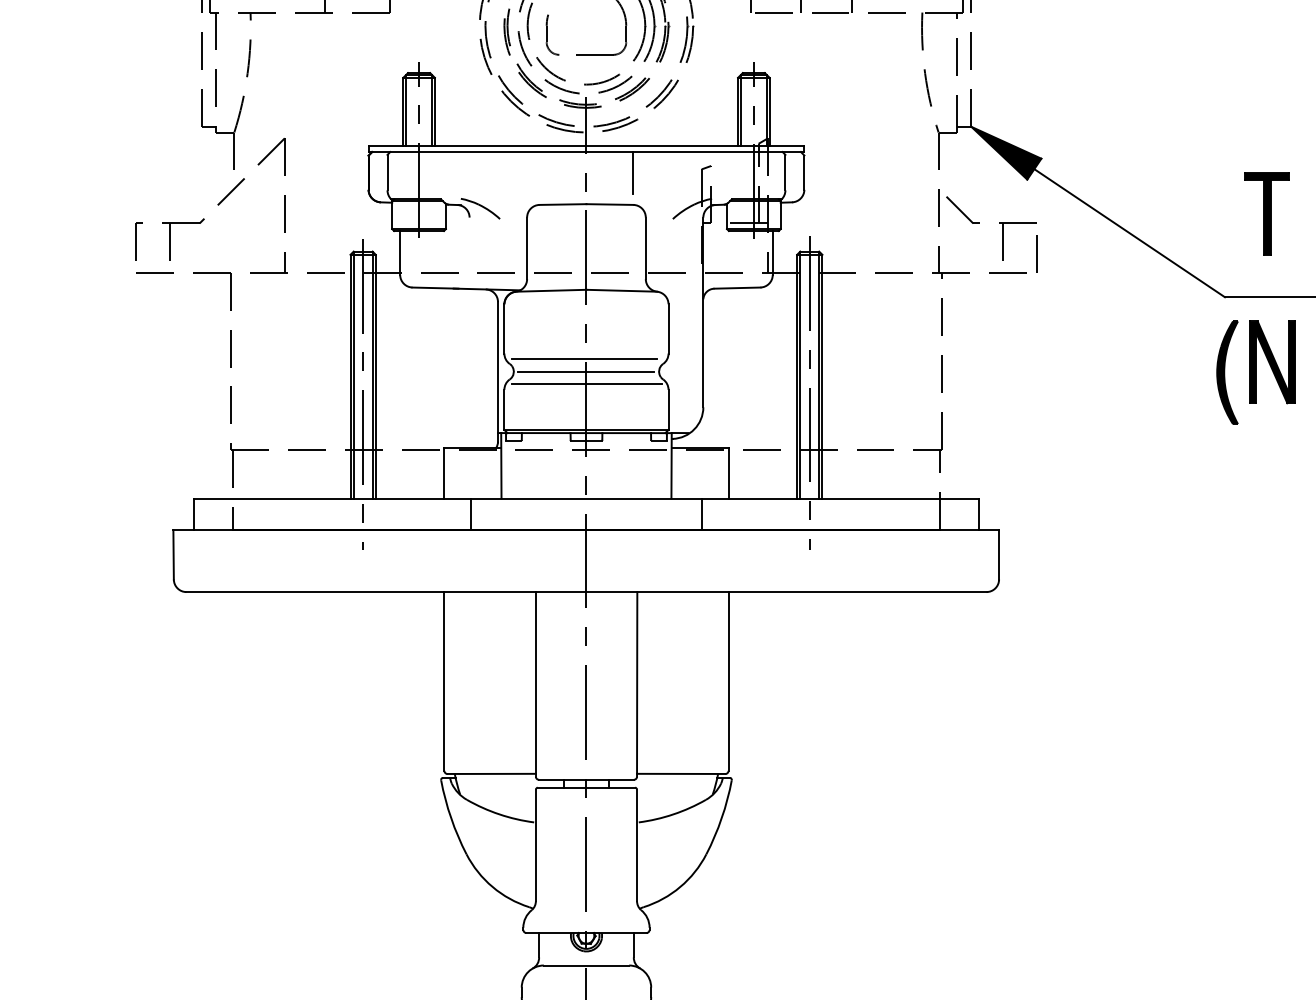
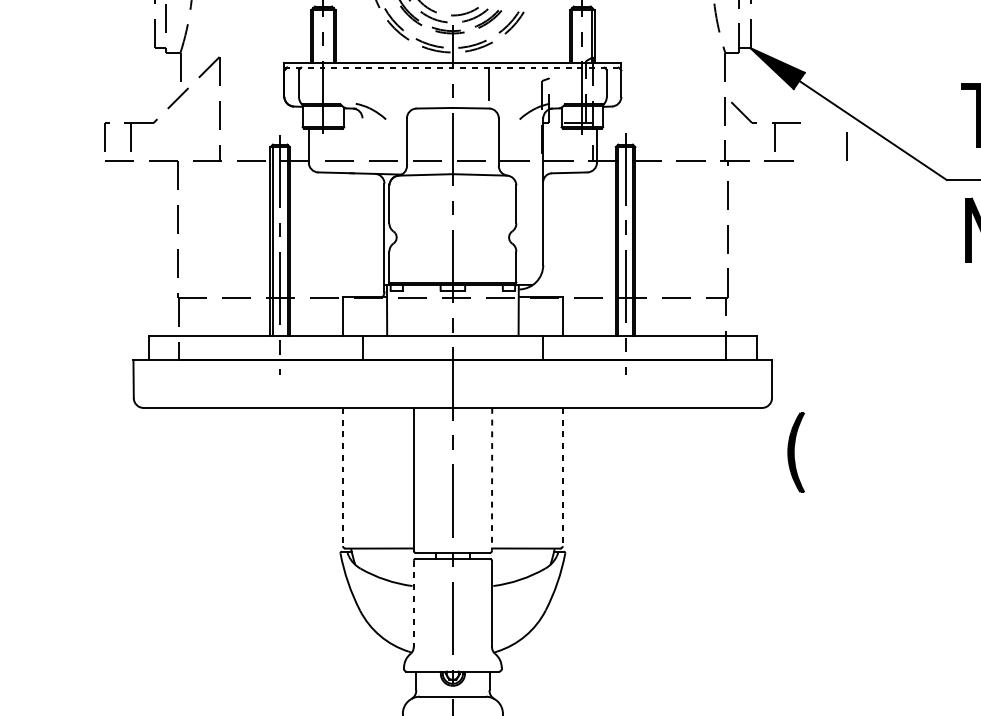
line: (586, 152) -> (452, 68), solid -> dashed
line: (1036, 253) -> (846, 146), moved
line: (584, 358) -> (451, 227), removed
line: (585, 371) -> (452, 237), removed
part: (1227, 372) -> (796, 452), moved
line: (586, 384) -> (452, 247), removed
line: (444, 681) -> (343, 477), solid -> dashed
line: (728, 681) -> (562, 477), solid -> dashed
line: (637, 684) -> (492, 479), solid -> dashed
line: (535, 845) -> (413, 603), solid -> dashed

